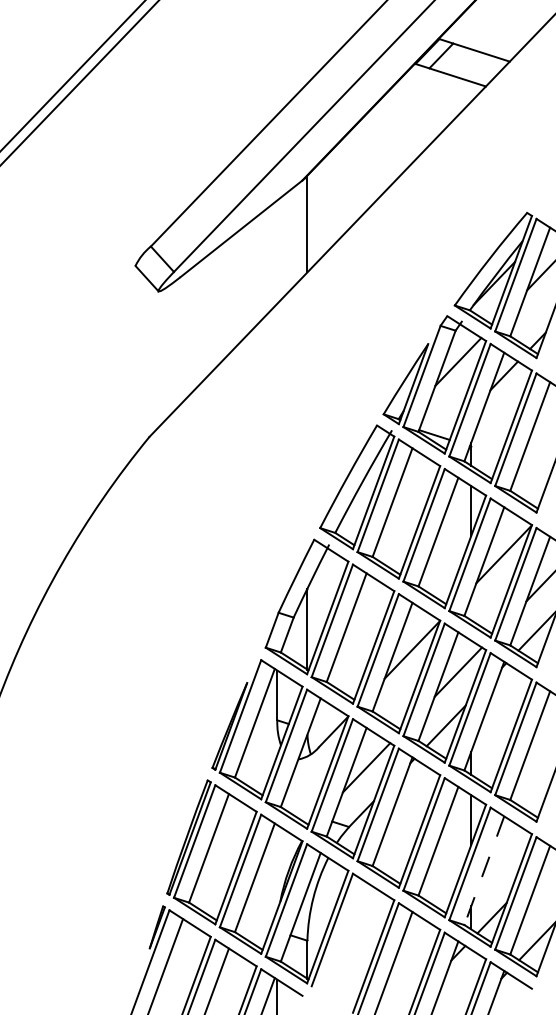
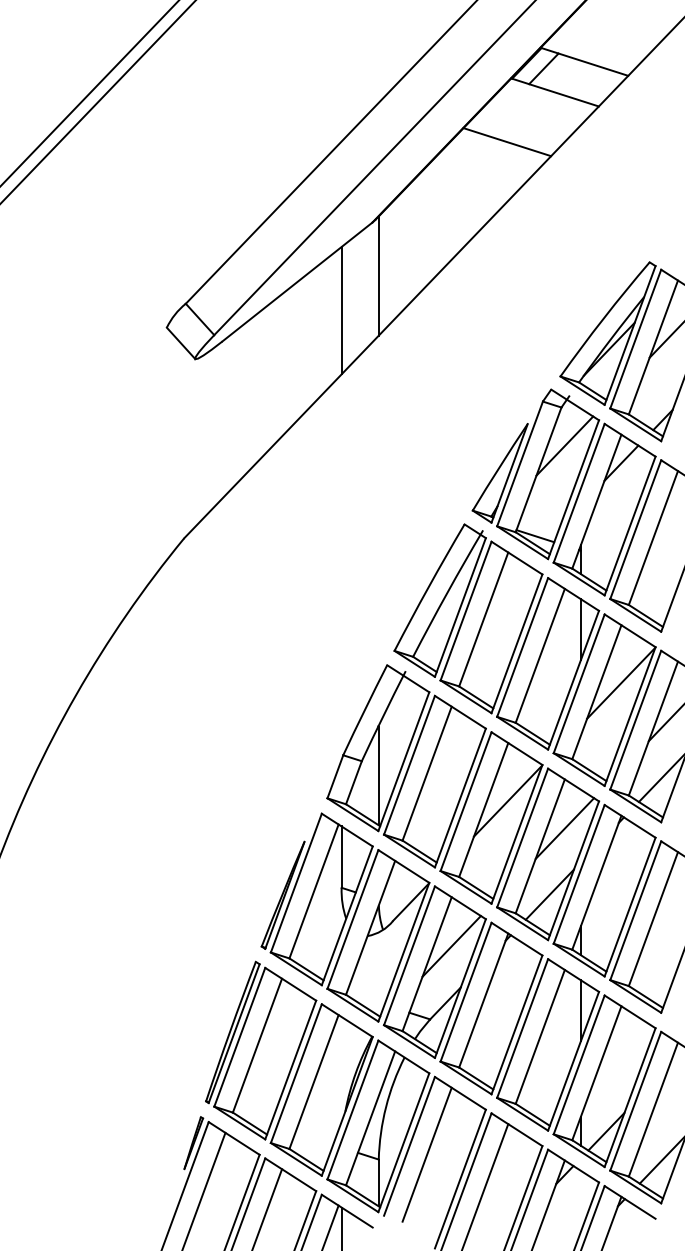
line: (411, 115) -> (507, 142), added
line: (277, 251) -> (341, 309), added
line: (484, 870) -> (597, 1073), dashed -> solid
line: (346, 936) -> (426, 1154), added

